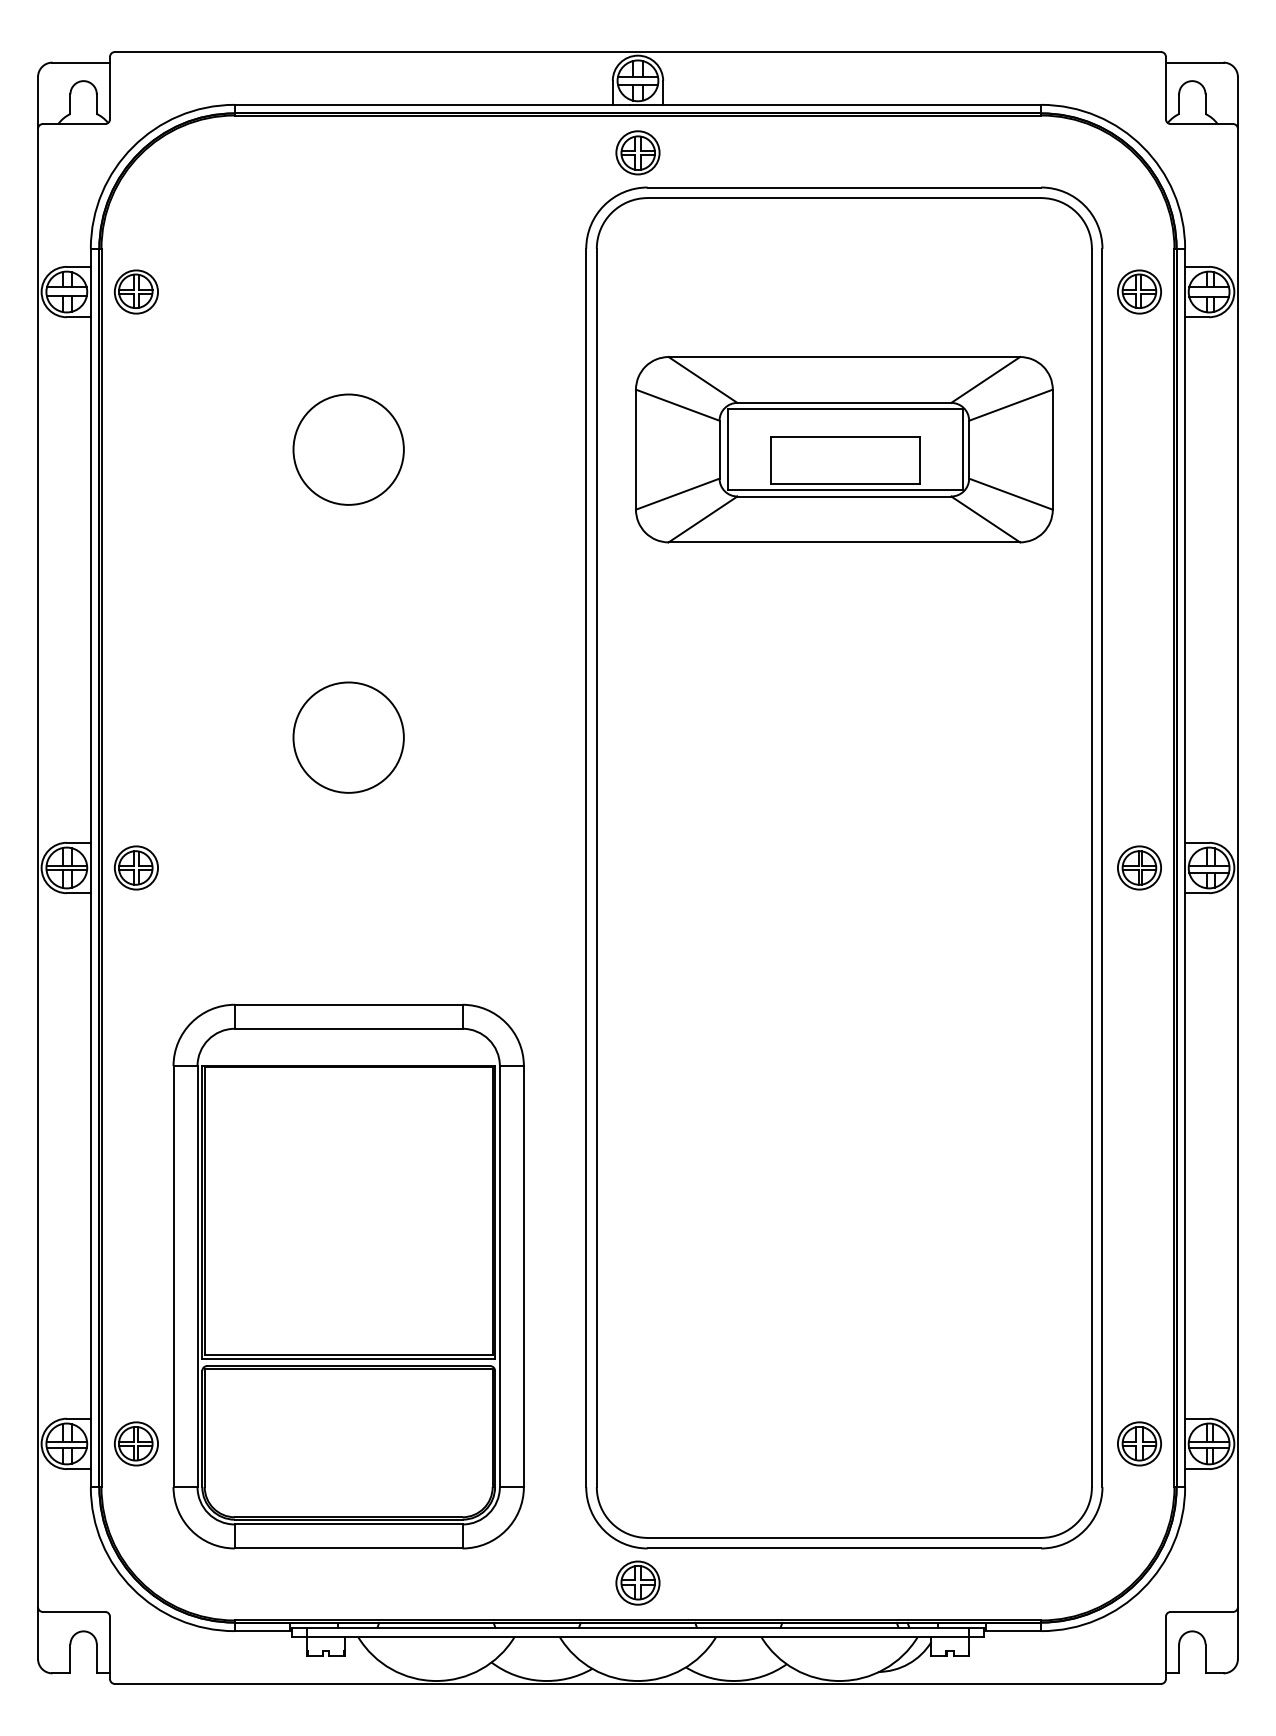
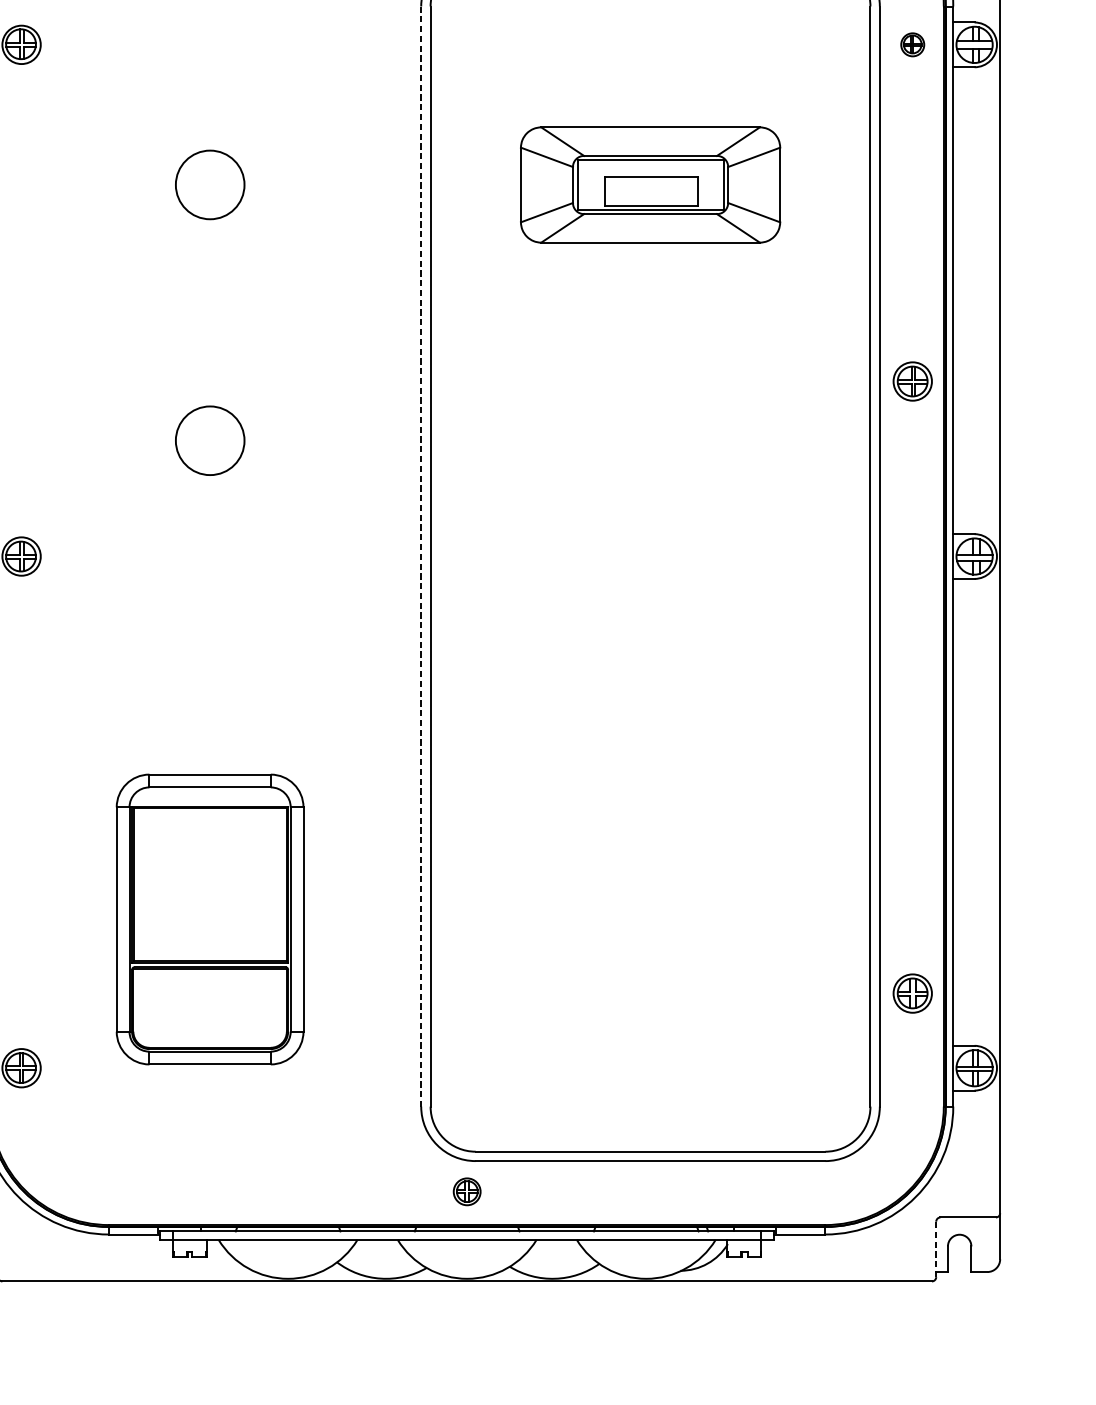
part: (1139, 291) -> (912, 44), size x0.6
circle: (348, 449) -> (210, 184), size x0.7
part: (844, 449) -> (650, 184), size x0.7
circle: (348, 737) -> (210, 440), size x0.7
part: (1139, 867) -> (912, 381), moved
line: (586, 868) -> (421, 556), solid -> dashed
part: (348, 1276) -> (210, 919), size x0.6
part: (1139, 1443) -> (912, 993), moved
part: (637, 1582) -> (466, 1191), size x0.7
line: (1165, 1647) -> (935, 1249), solid -> dashed

